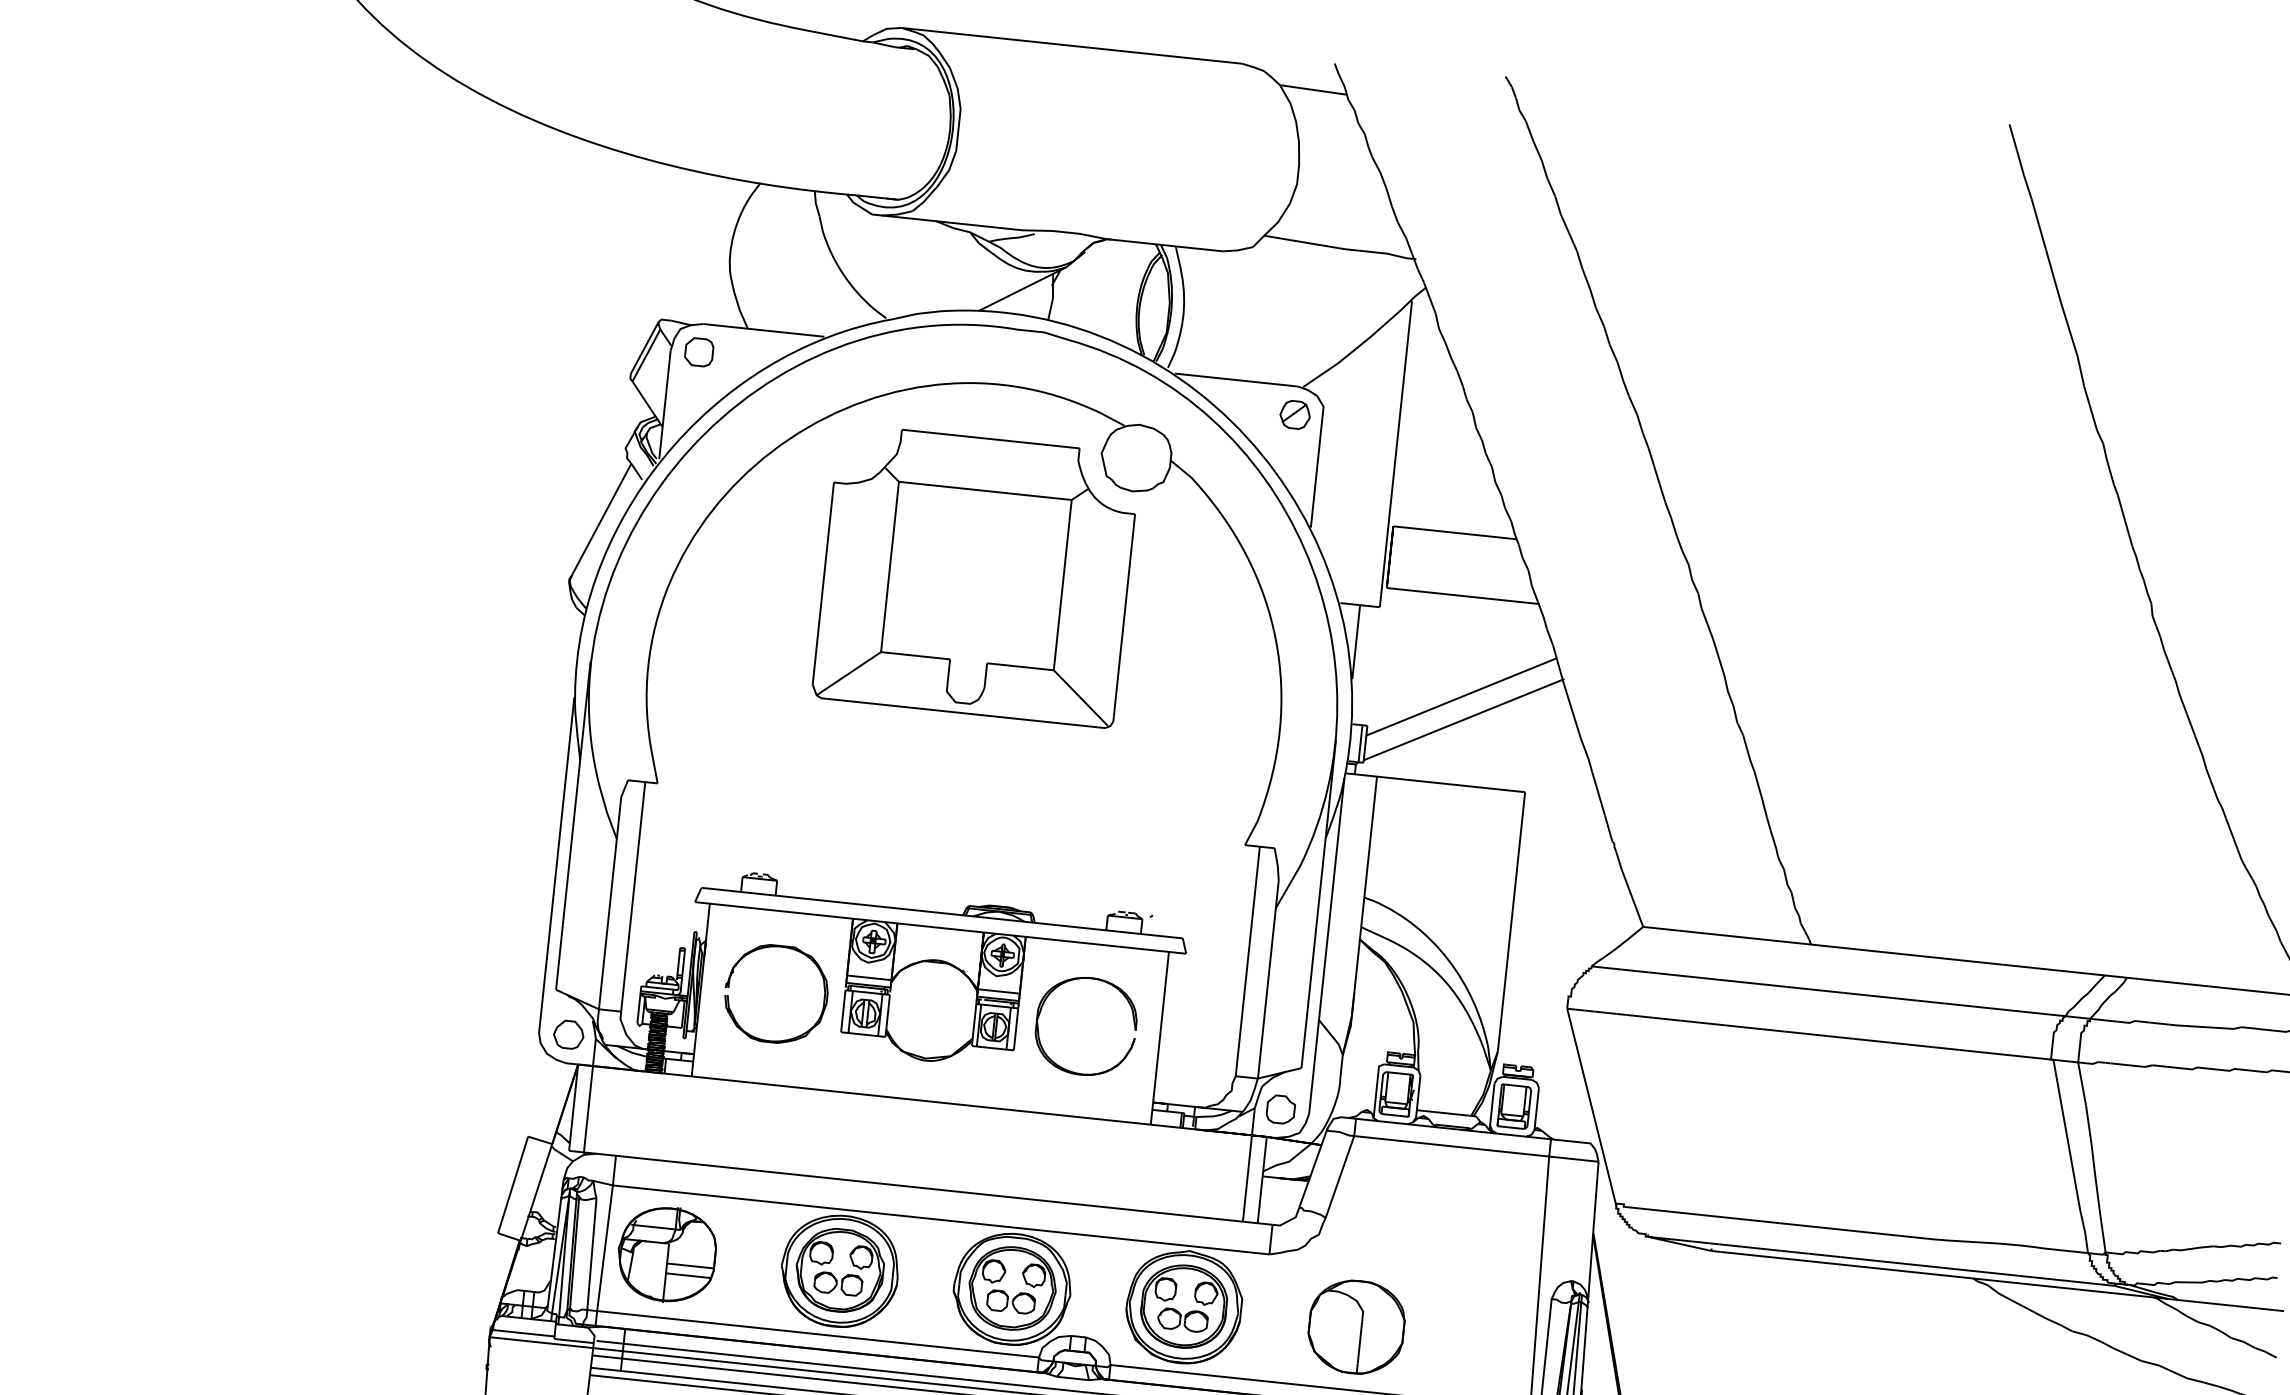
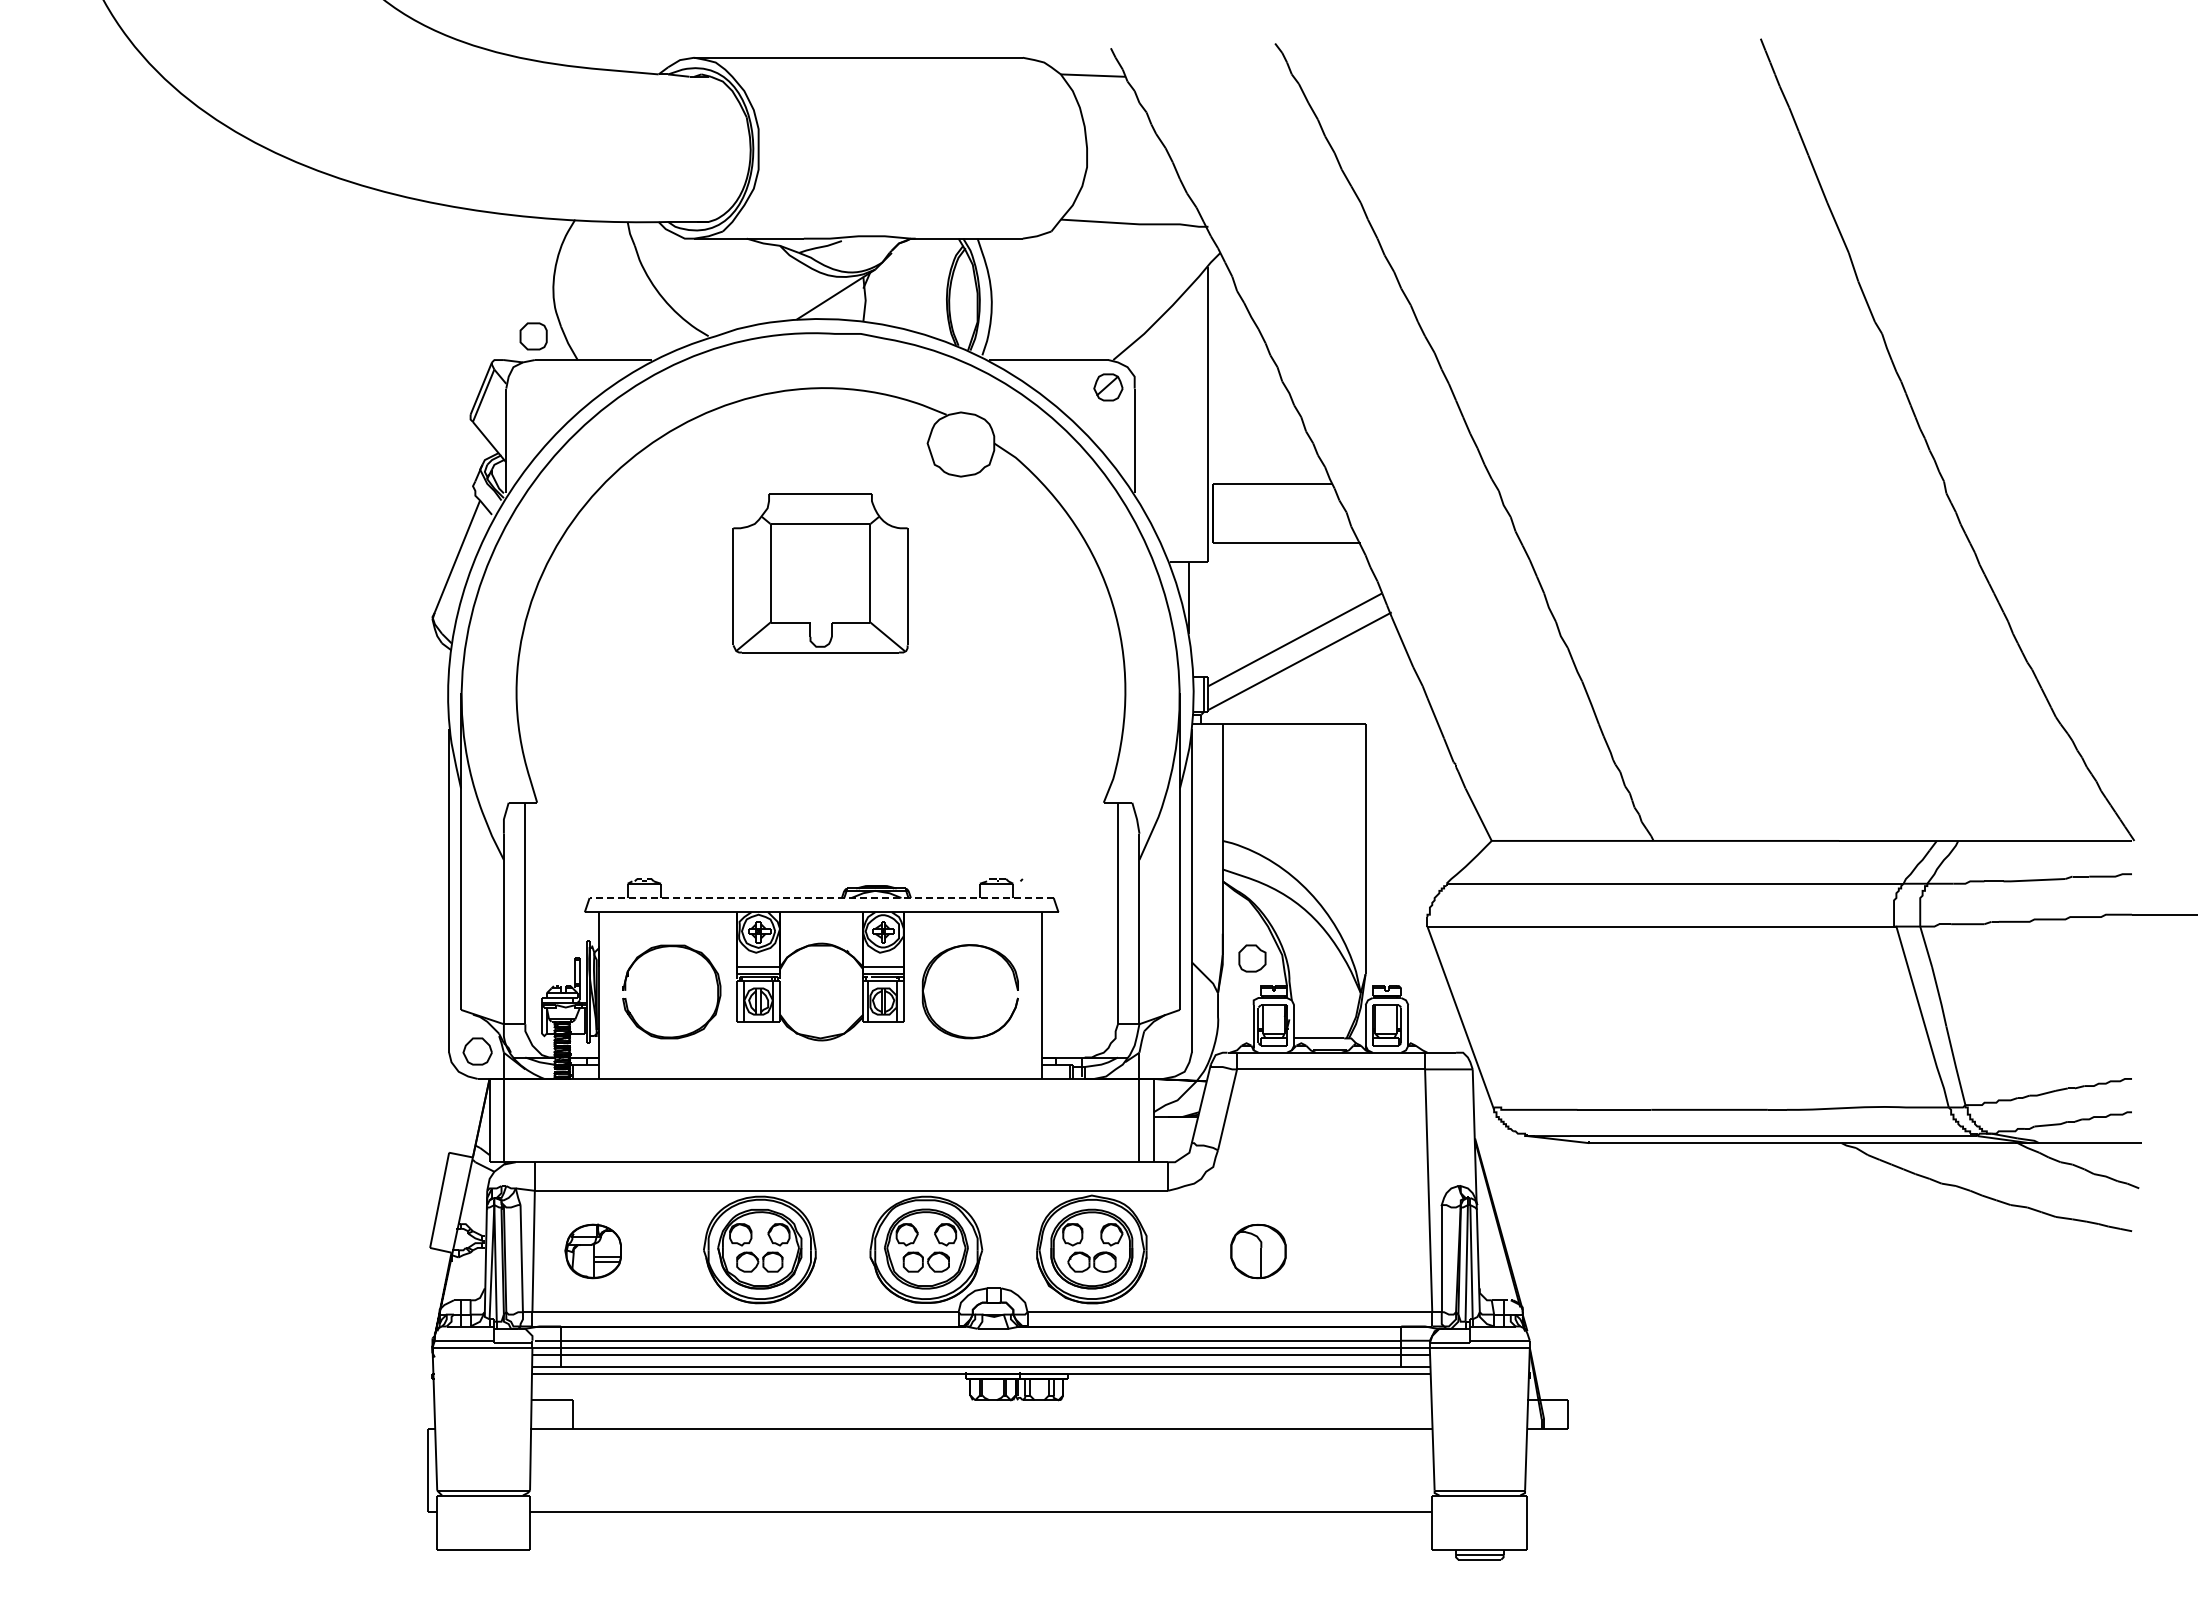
part: (699, 352) -> (533, 336), moved
part: (976, 576) -> (820, 573), size x0.6
line: (941, 913) -> (821, 898), solid -> dashed
part: (1280, 1109) -> (1252, 958), moved
part: (666, 1254) -> (592, 1251), size x0.6
part: (1356, 1327) -> (1258, 1251), size x0.6

